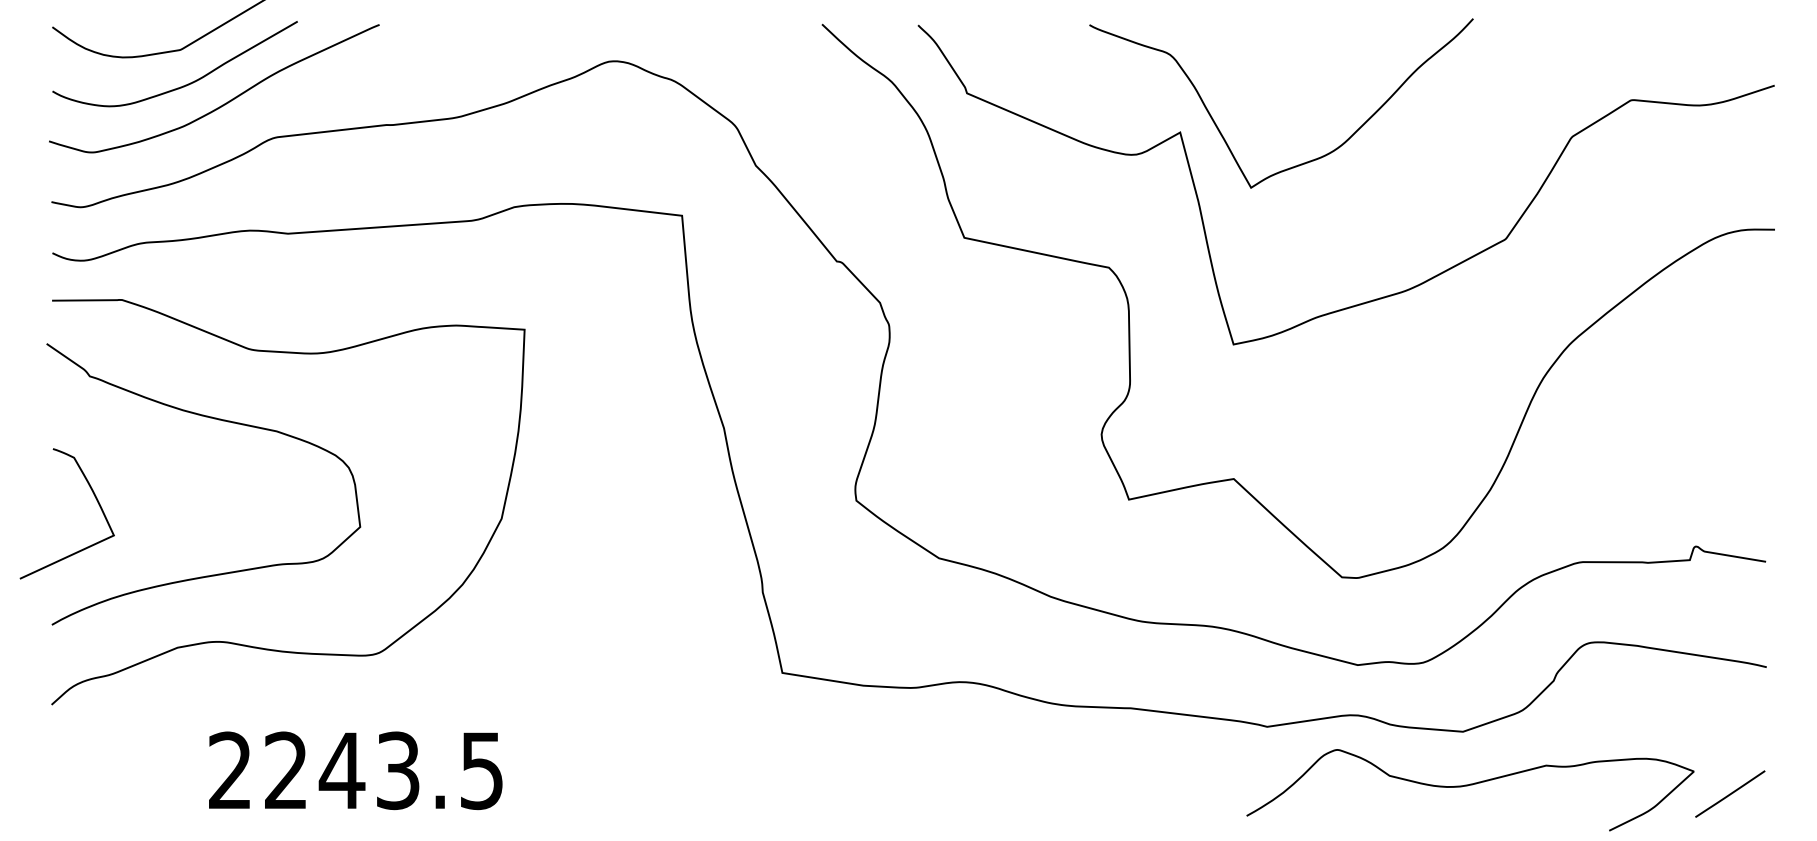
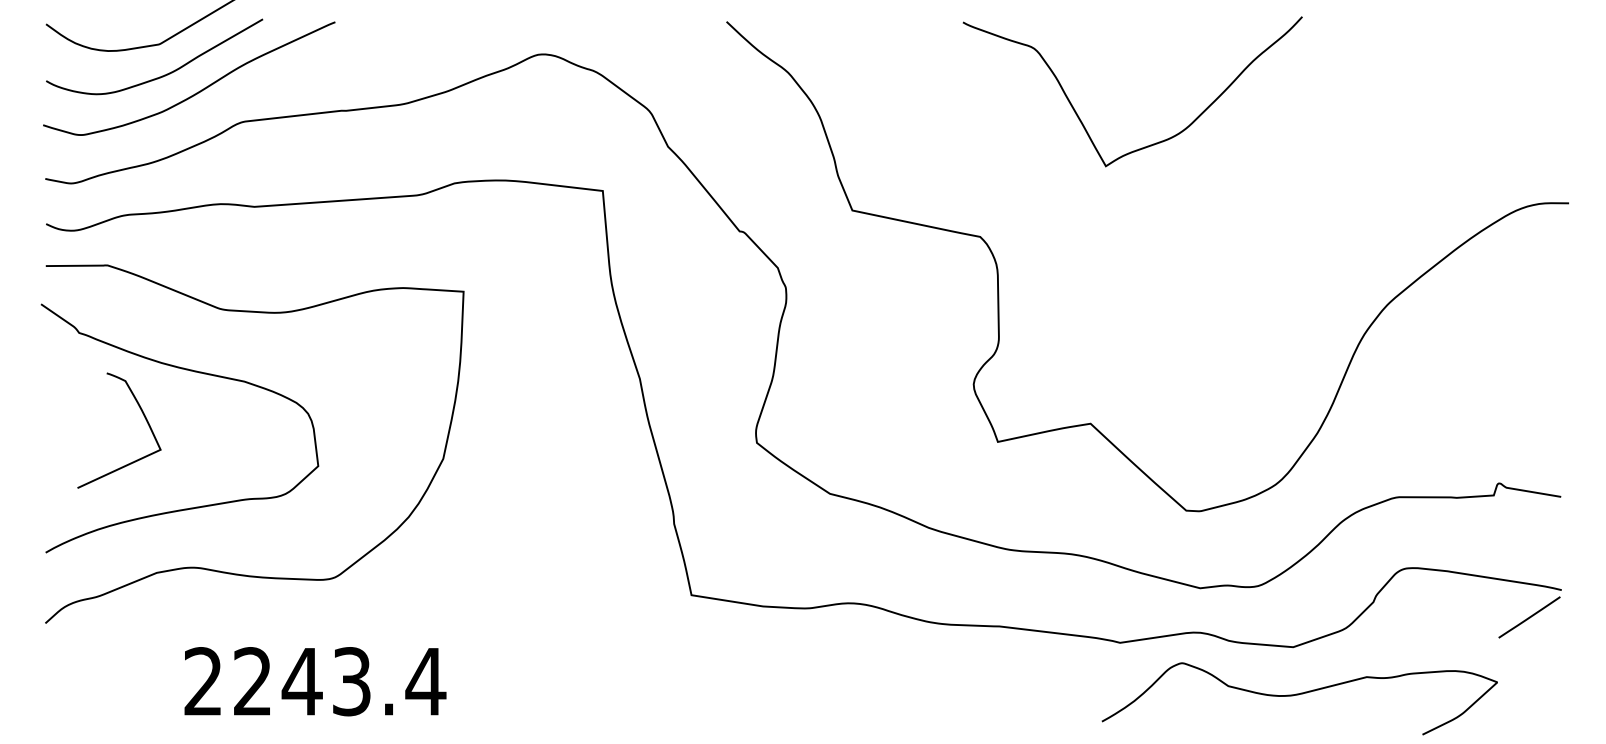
curve: (1379, 297) -> (1219, 263), removed
curve: (95, 498) -> (144, 417), moved
text: (481, 771) -> (425, 682), 2243.5 -> 2243.4
line: (1730, 793) -> (1529, 616), moved

